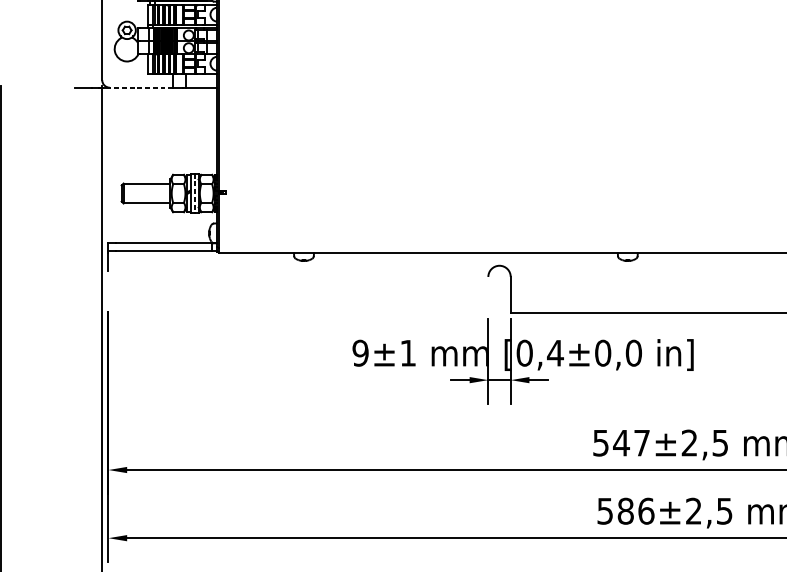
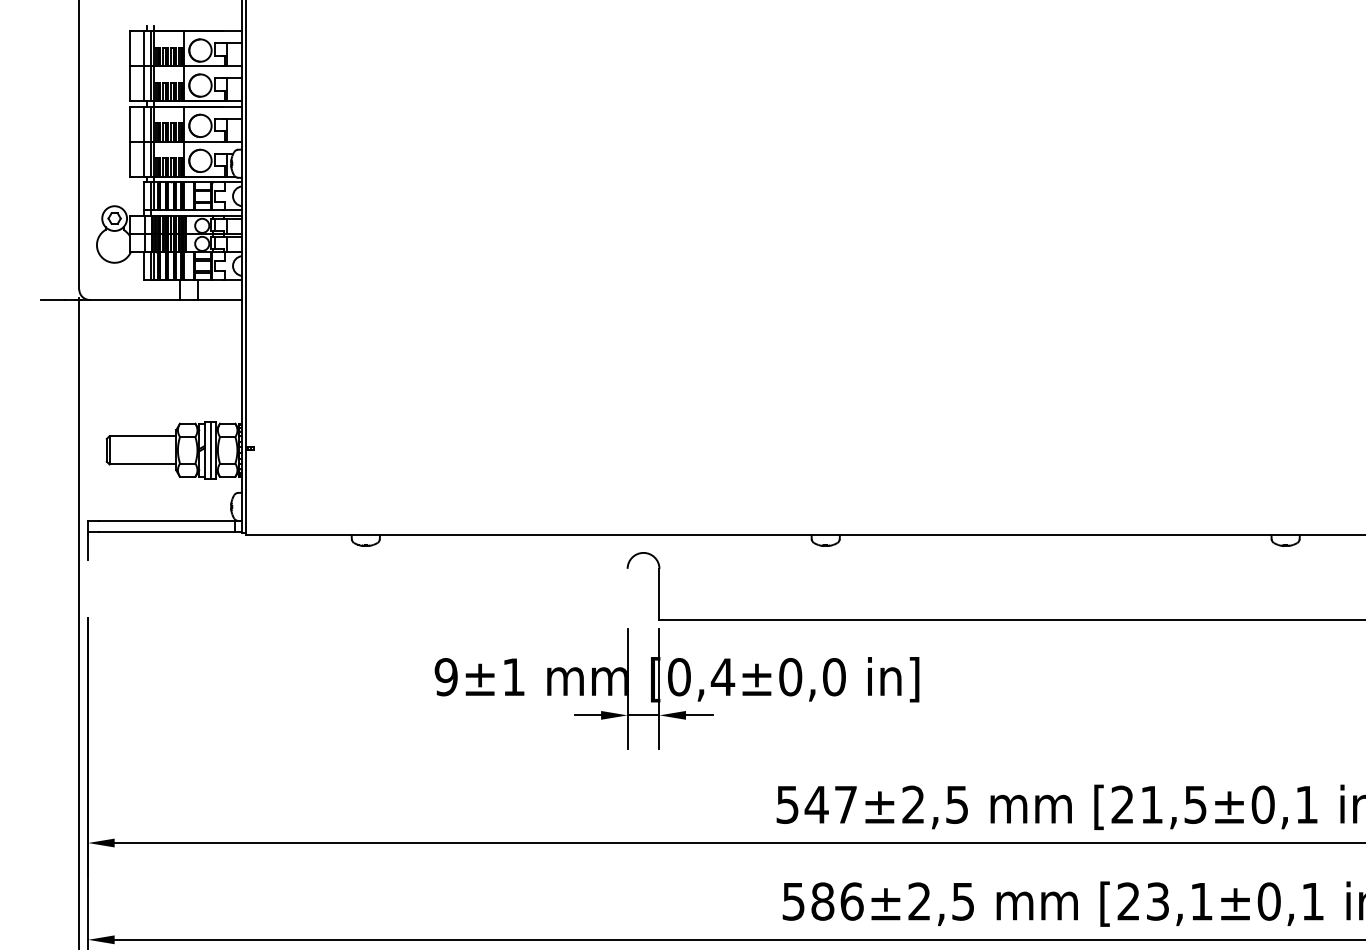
line: (141, 87) -> (134, 299), dashed -> solid
line: (194, 193) -> (210, 450), dashed -> solid

